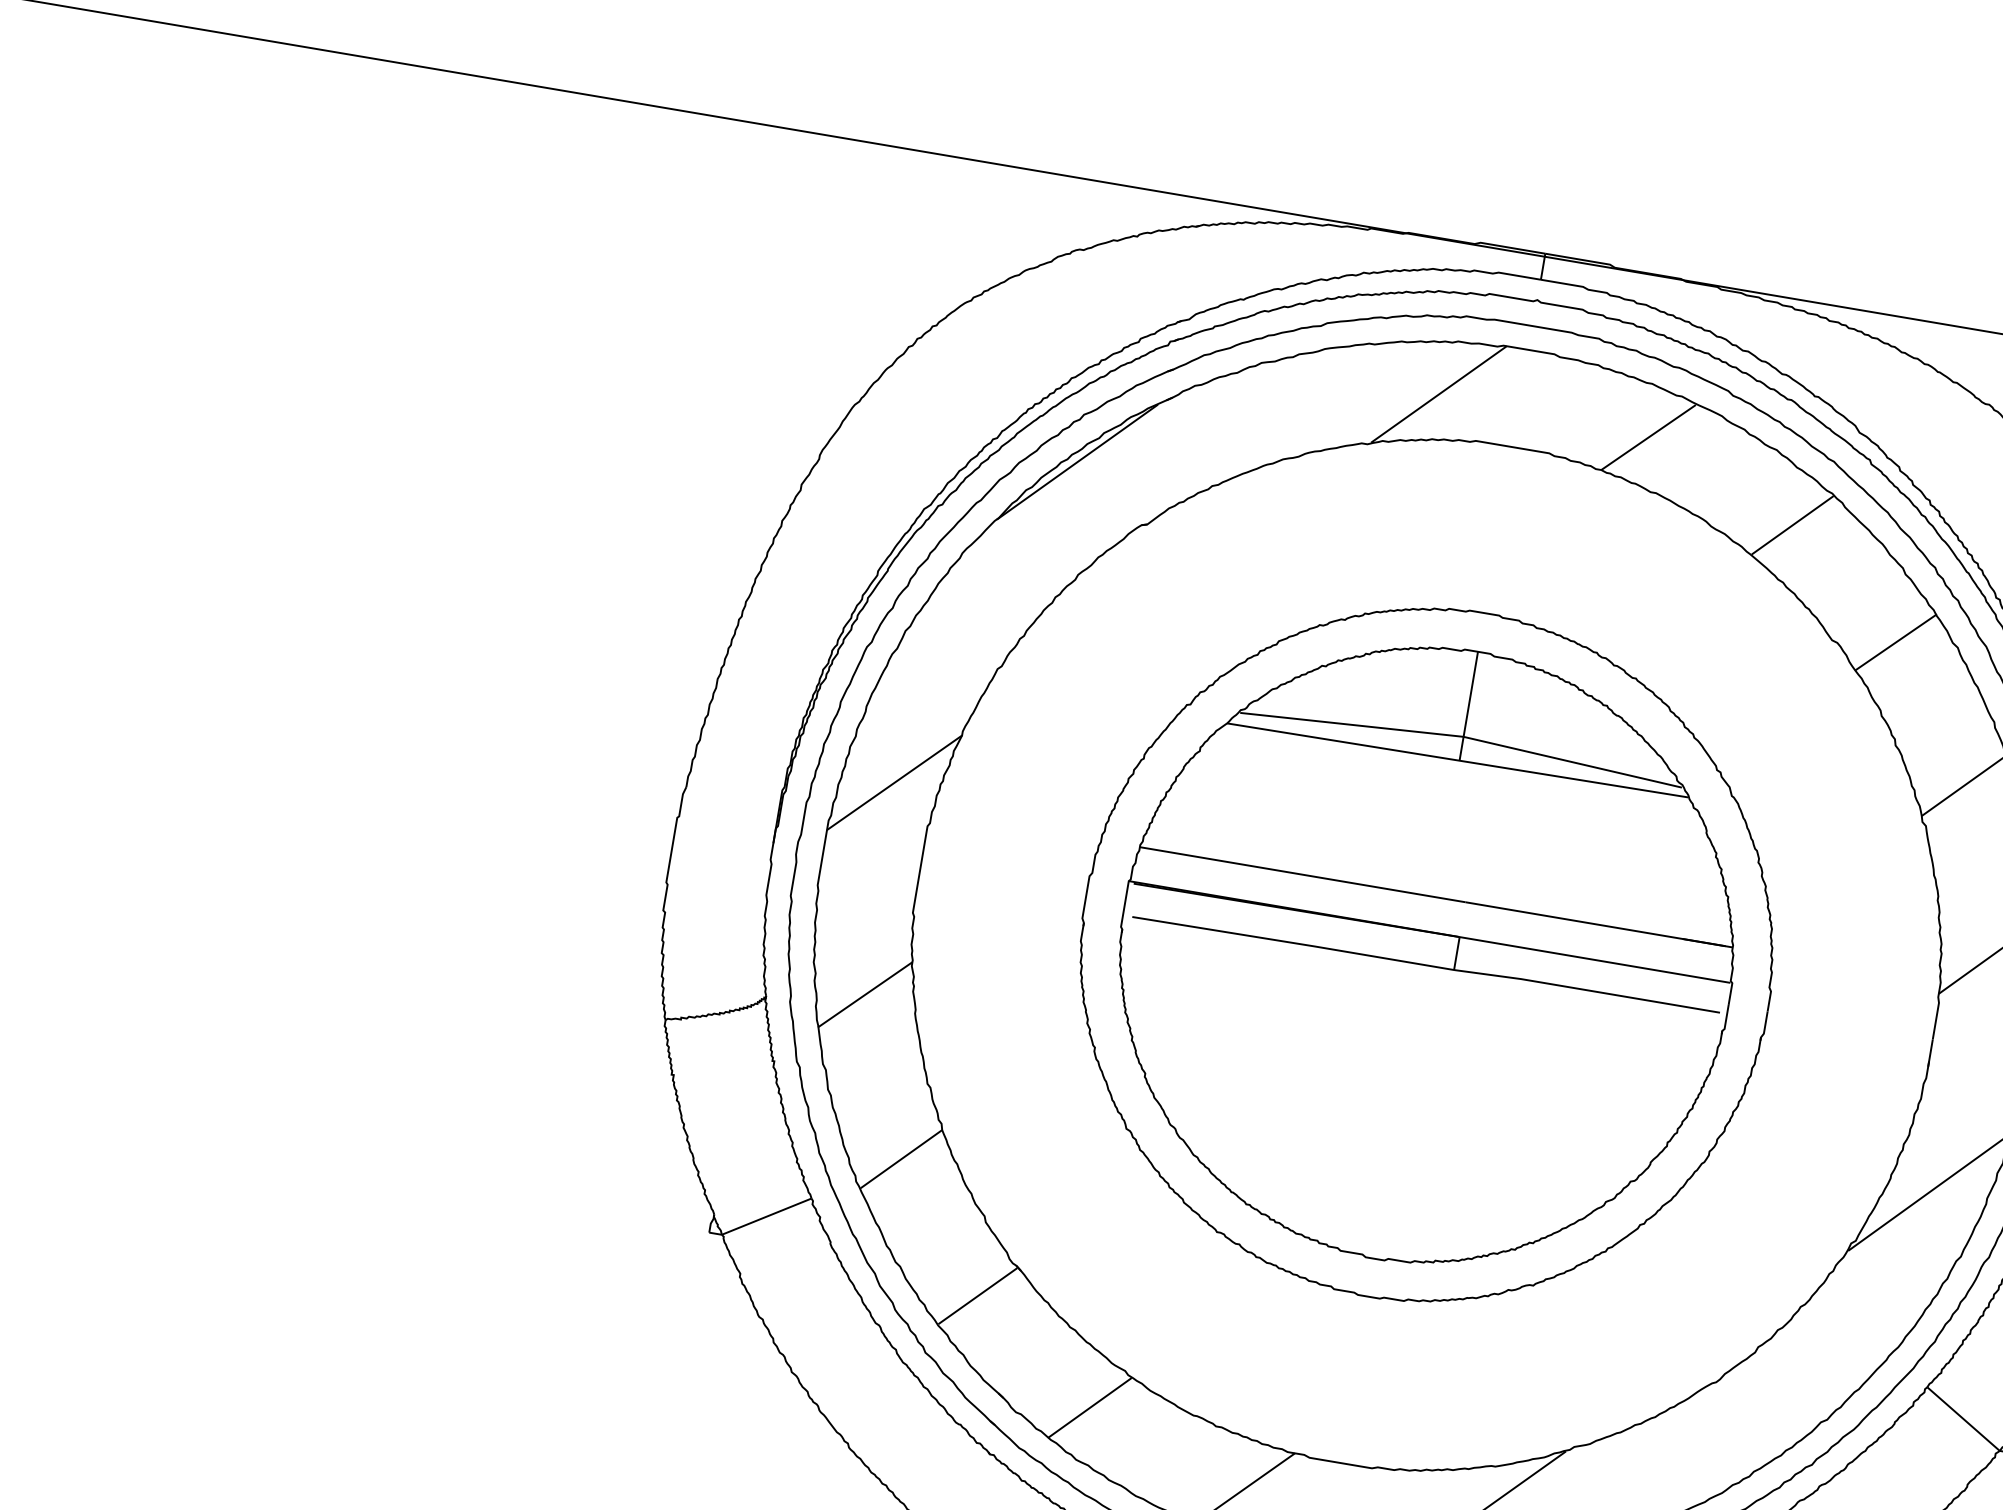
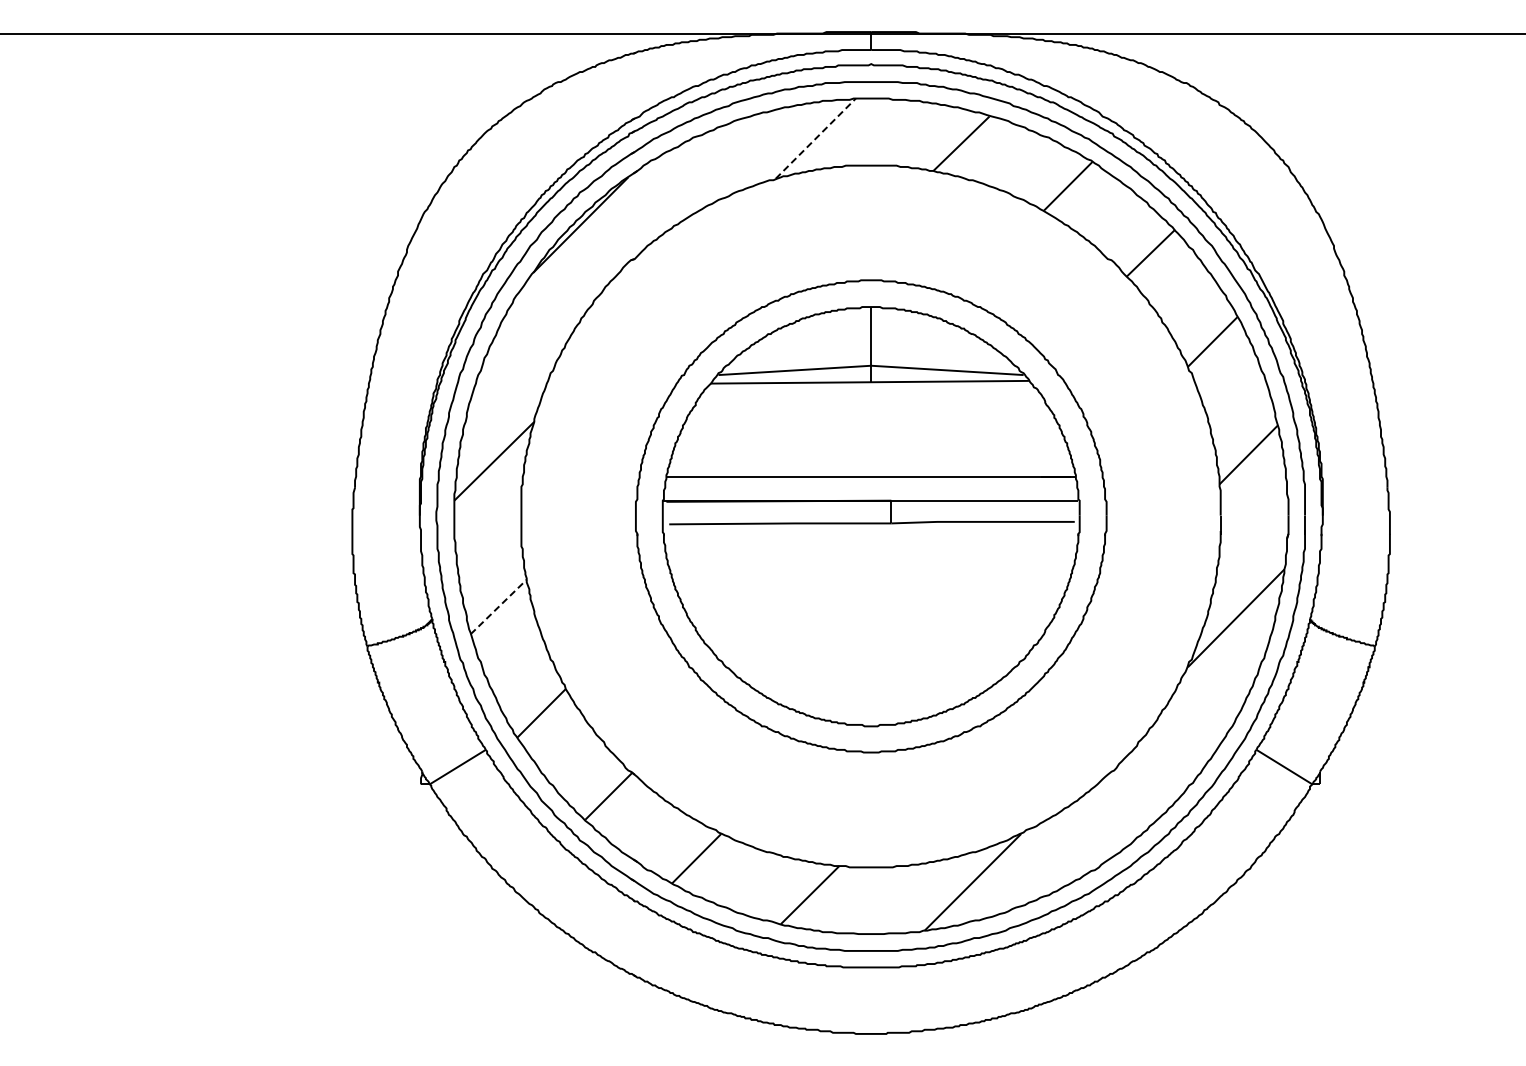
line: (1438, 394) -> (815, 138), solid -> dashed
line: (866, 994) -> (499, 606), solid -> dashed

